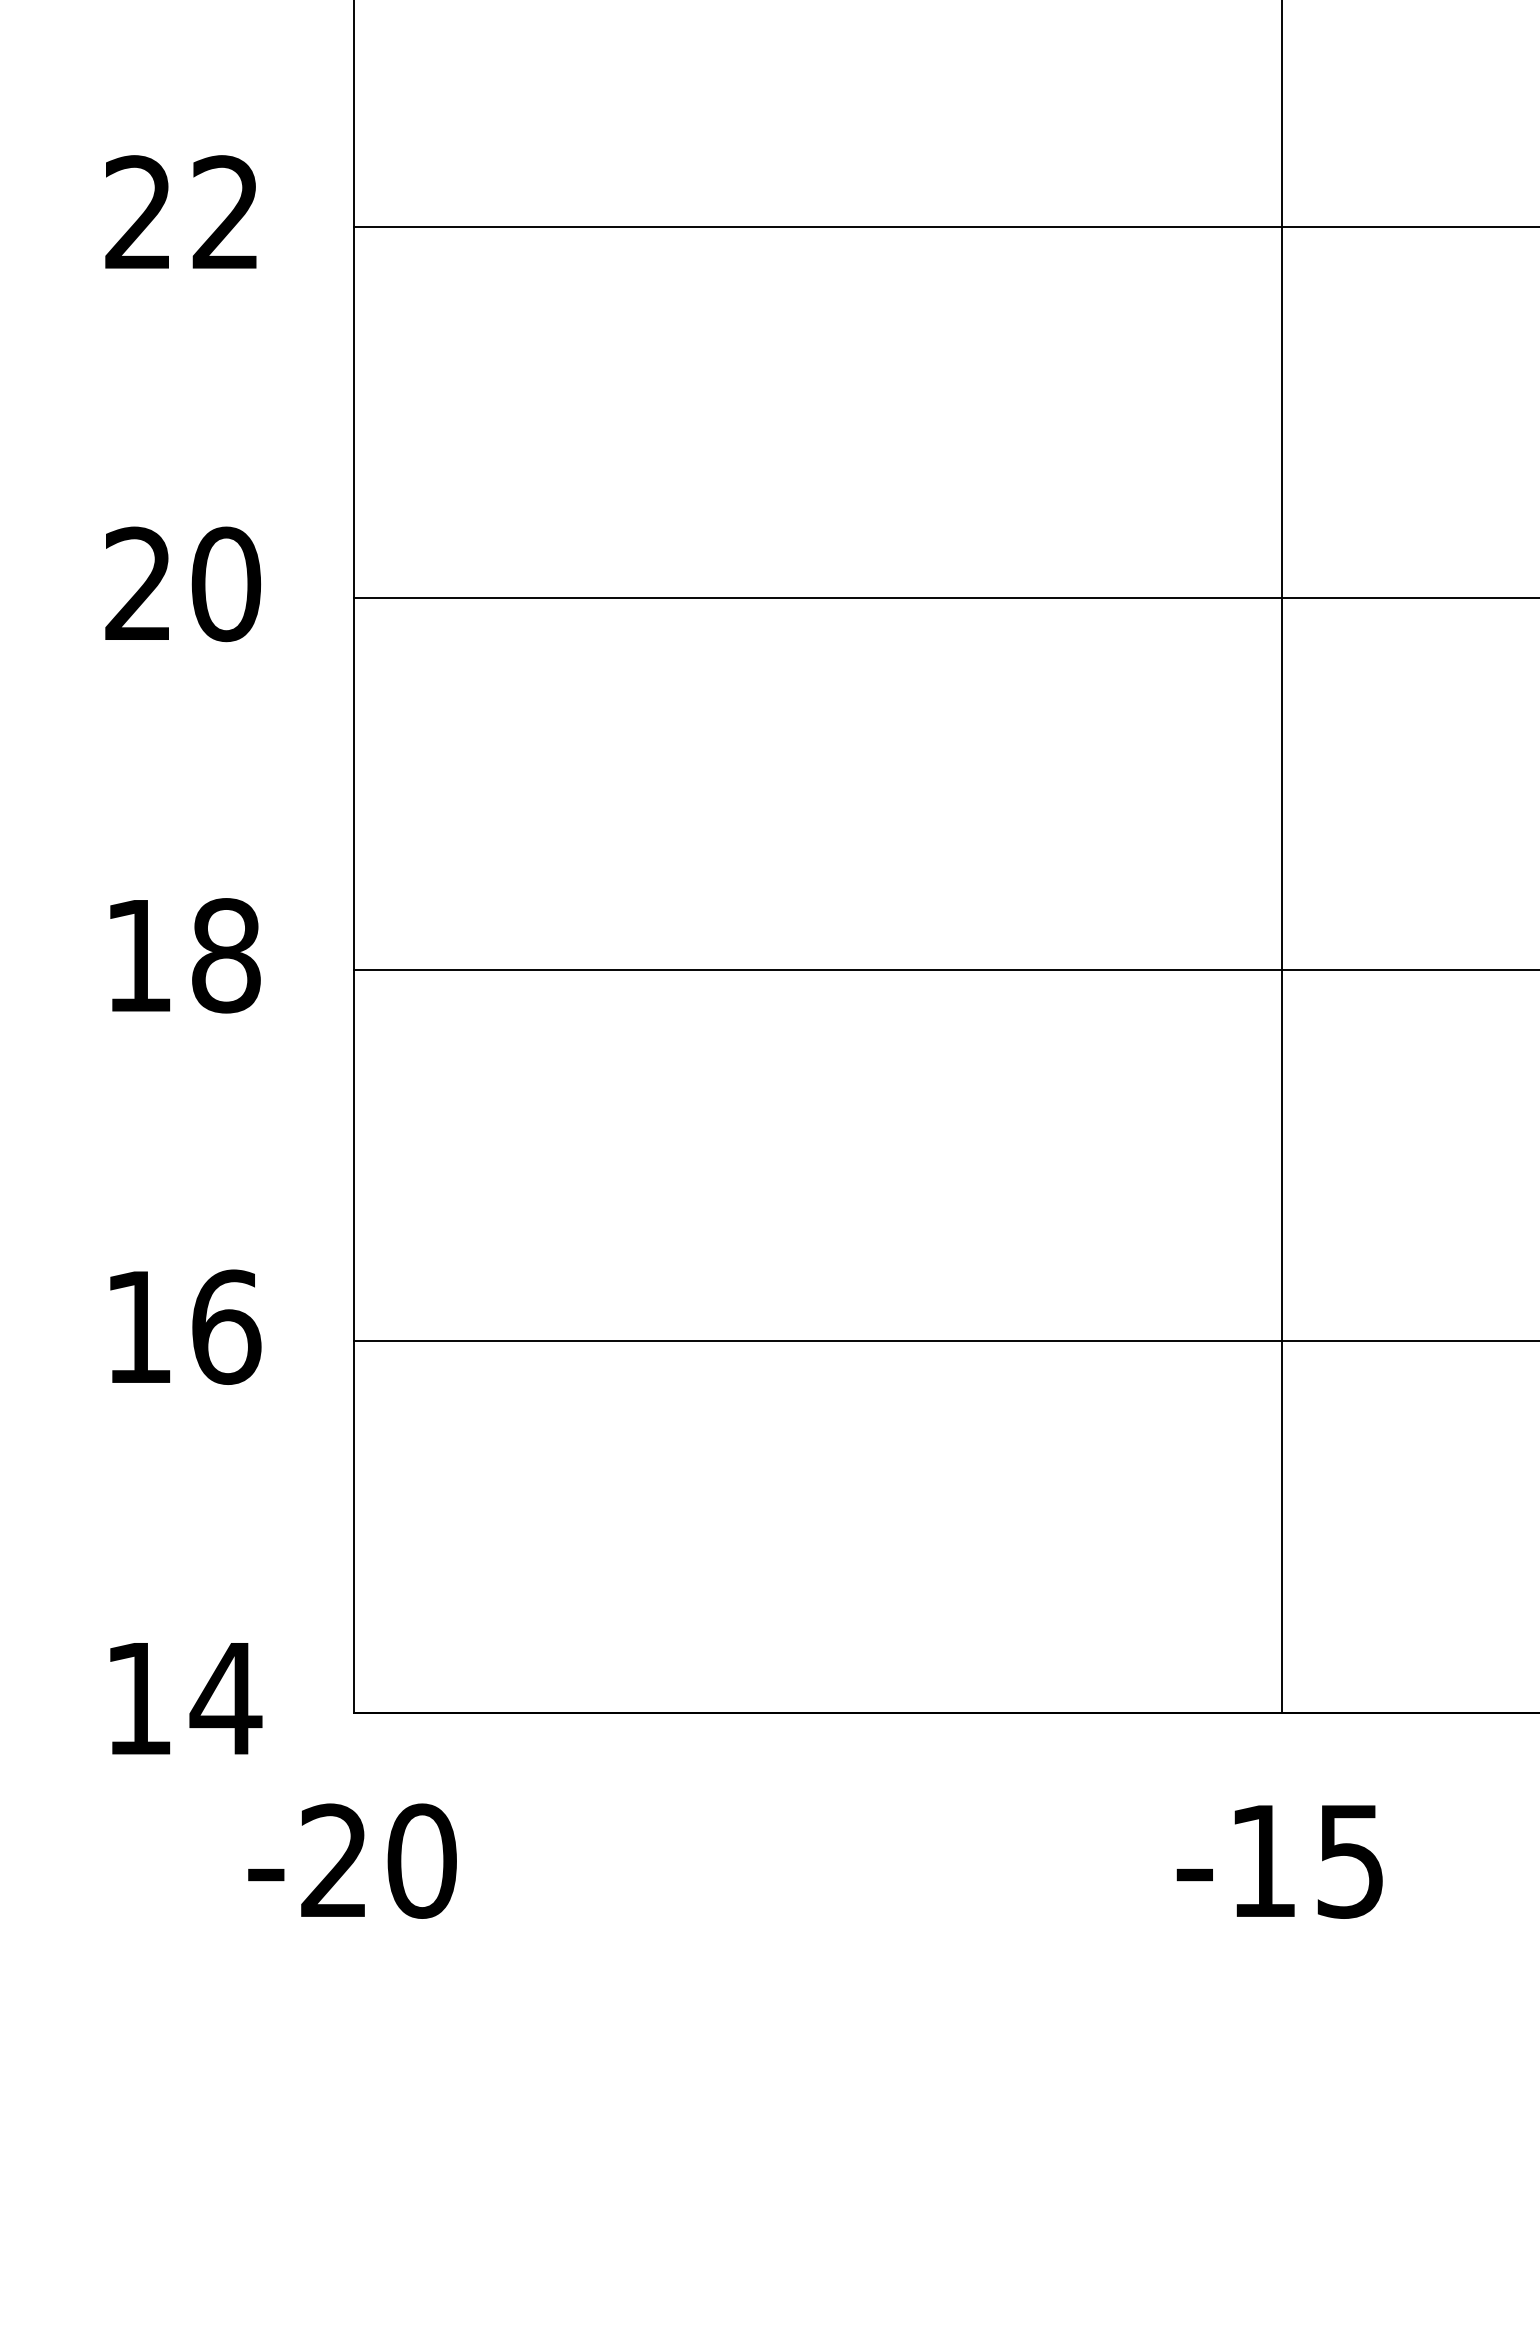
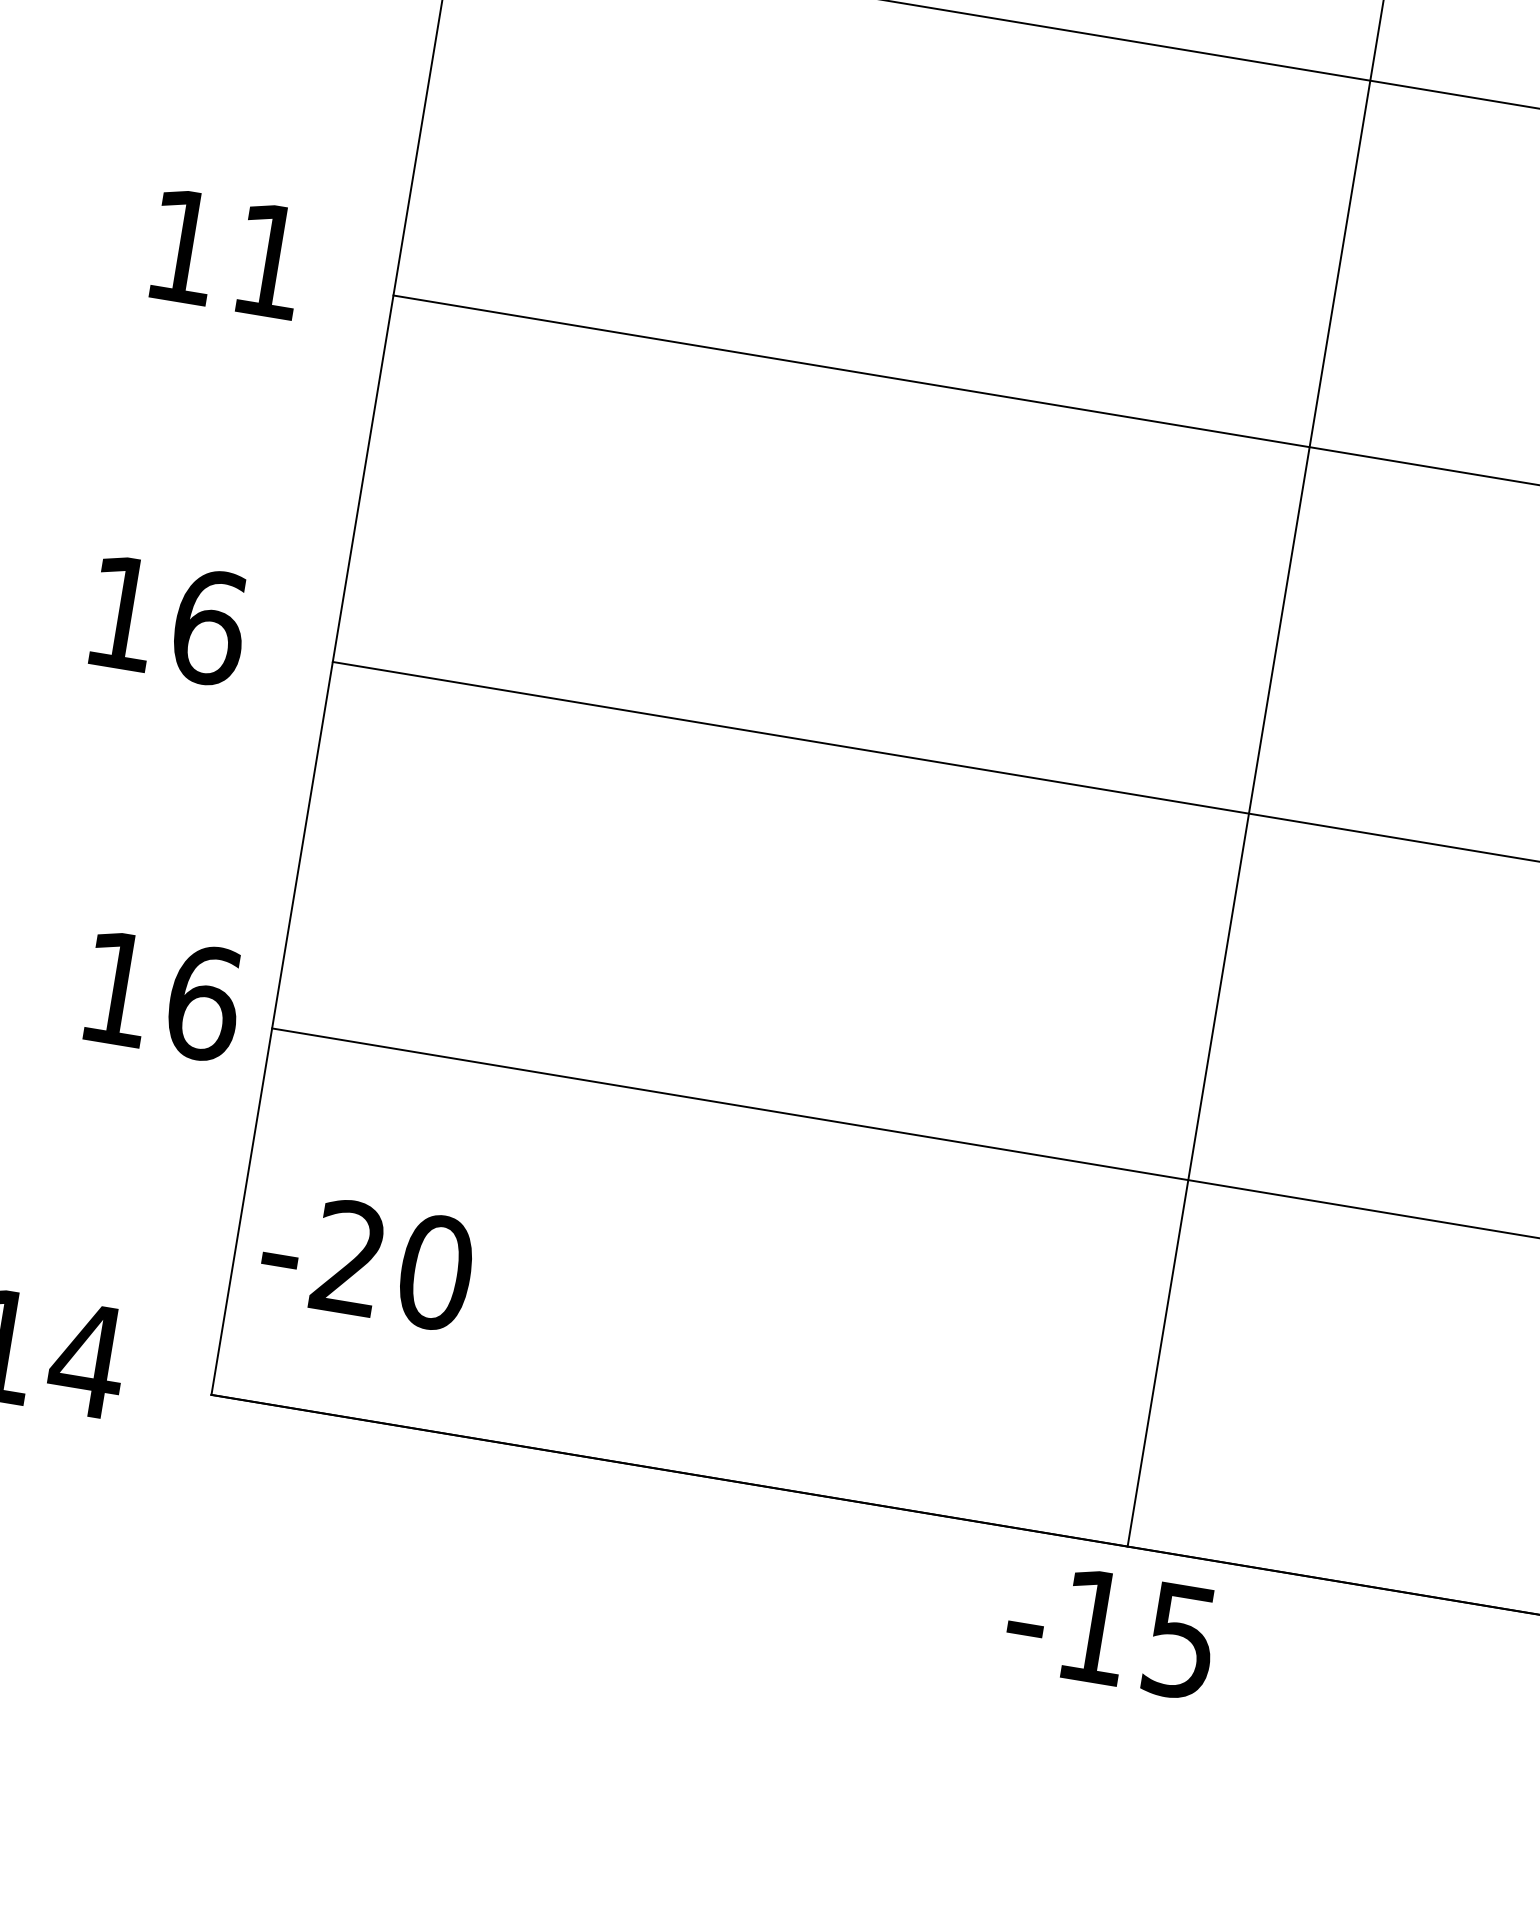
text: (183, 584) -> (227, 254), 20 -> 11
text: (226, 955) -> (209, 627), 18 -> 16
text: (185, 1326) -> (163, 995), moved
text: (352, 1860) -> (367, 1260), moved
text: (1279, 1861) -> (1110, 1629), moved

